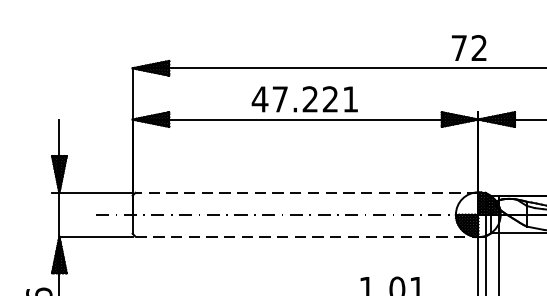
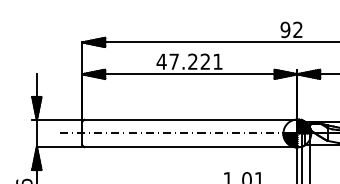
text: (459, 47) -> (285, 29), 72 -> 92
line: (306, 192) -> (190, 119), dashed -> solid
line: (306, 237) -> (190, 147), dashed -> solid

